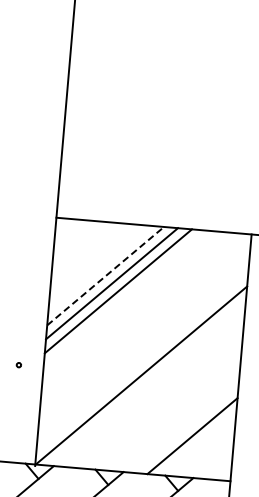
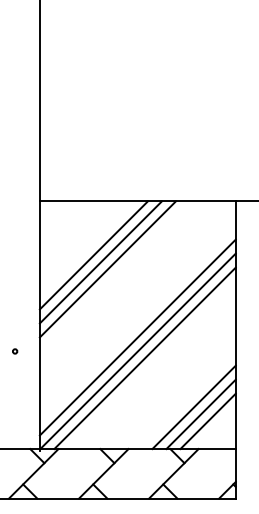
line: (106, 276) -> (94, 255), dashed -> solid
line: (142, 361) -> (137, 337), added
line: (147, 383) -> (144, 358), added
line: (198, 443) -> (200, 414), added
line: (204, 451) -> (207, 421), added

